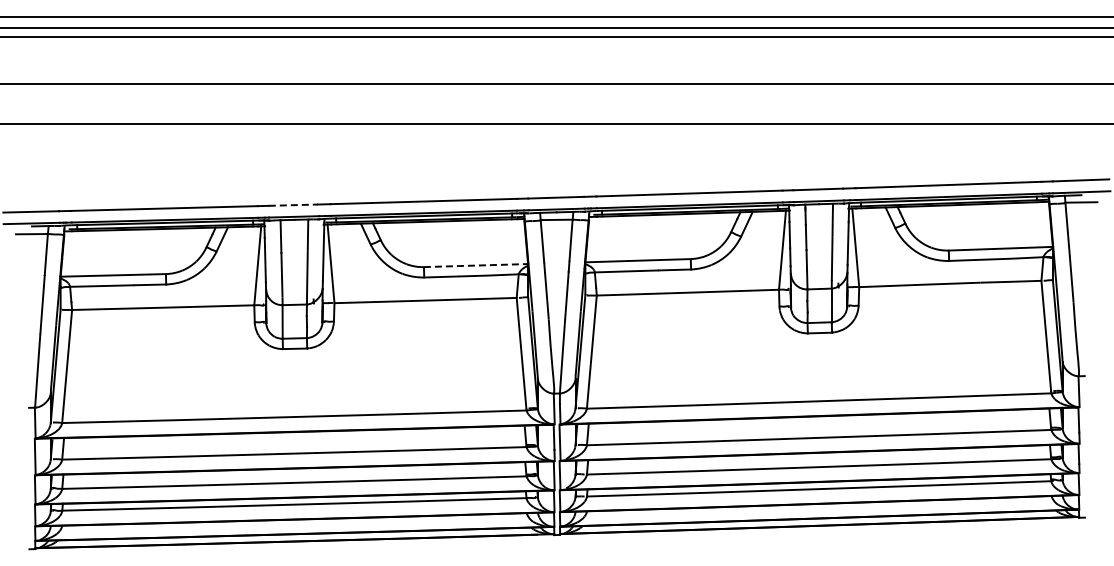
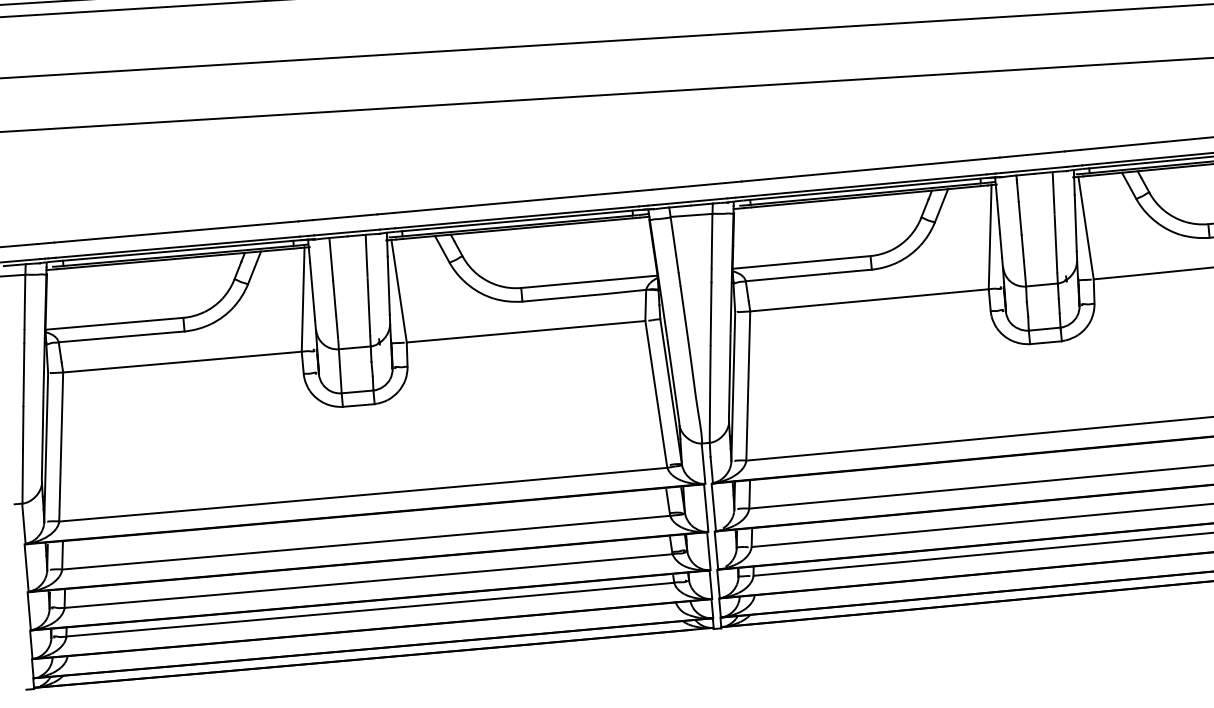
line: (293, 205) -> (345, 217), dashed -> solid
line: (476, 265) -> (590, 281), dashed -> solid

